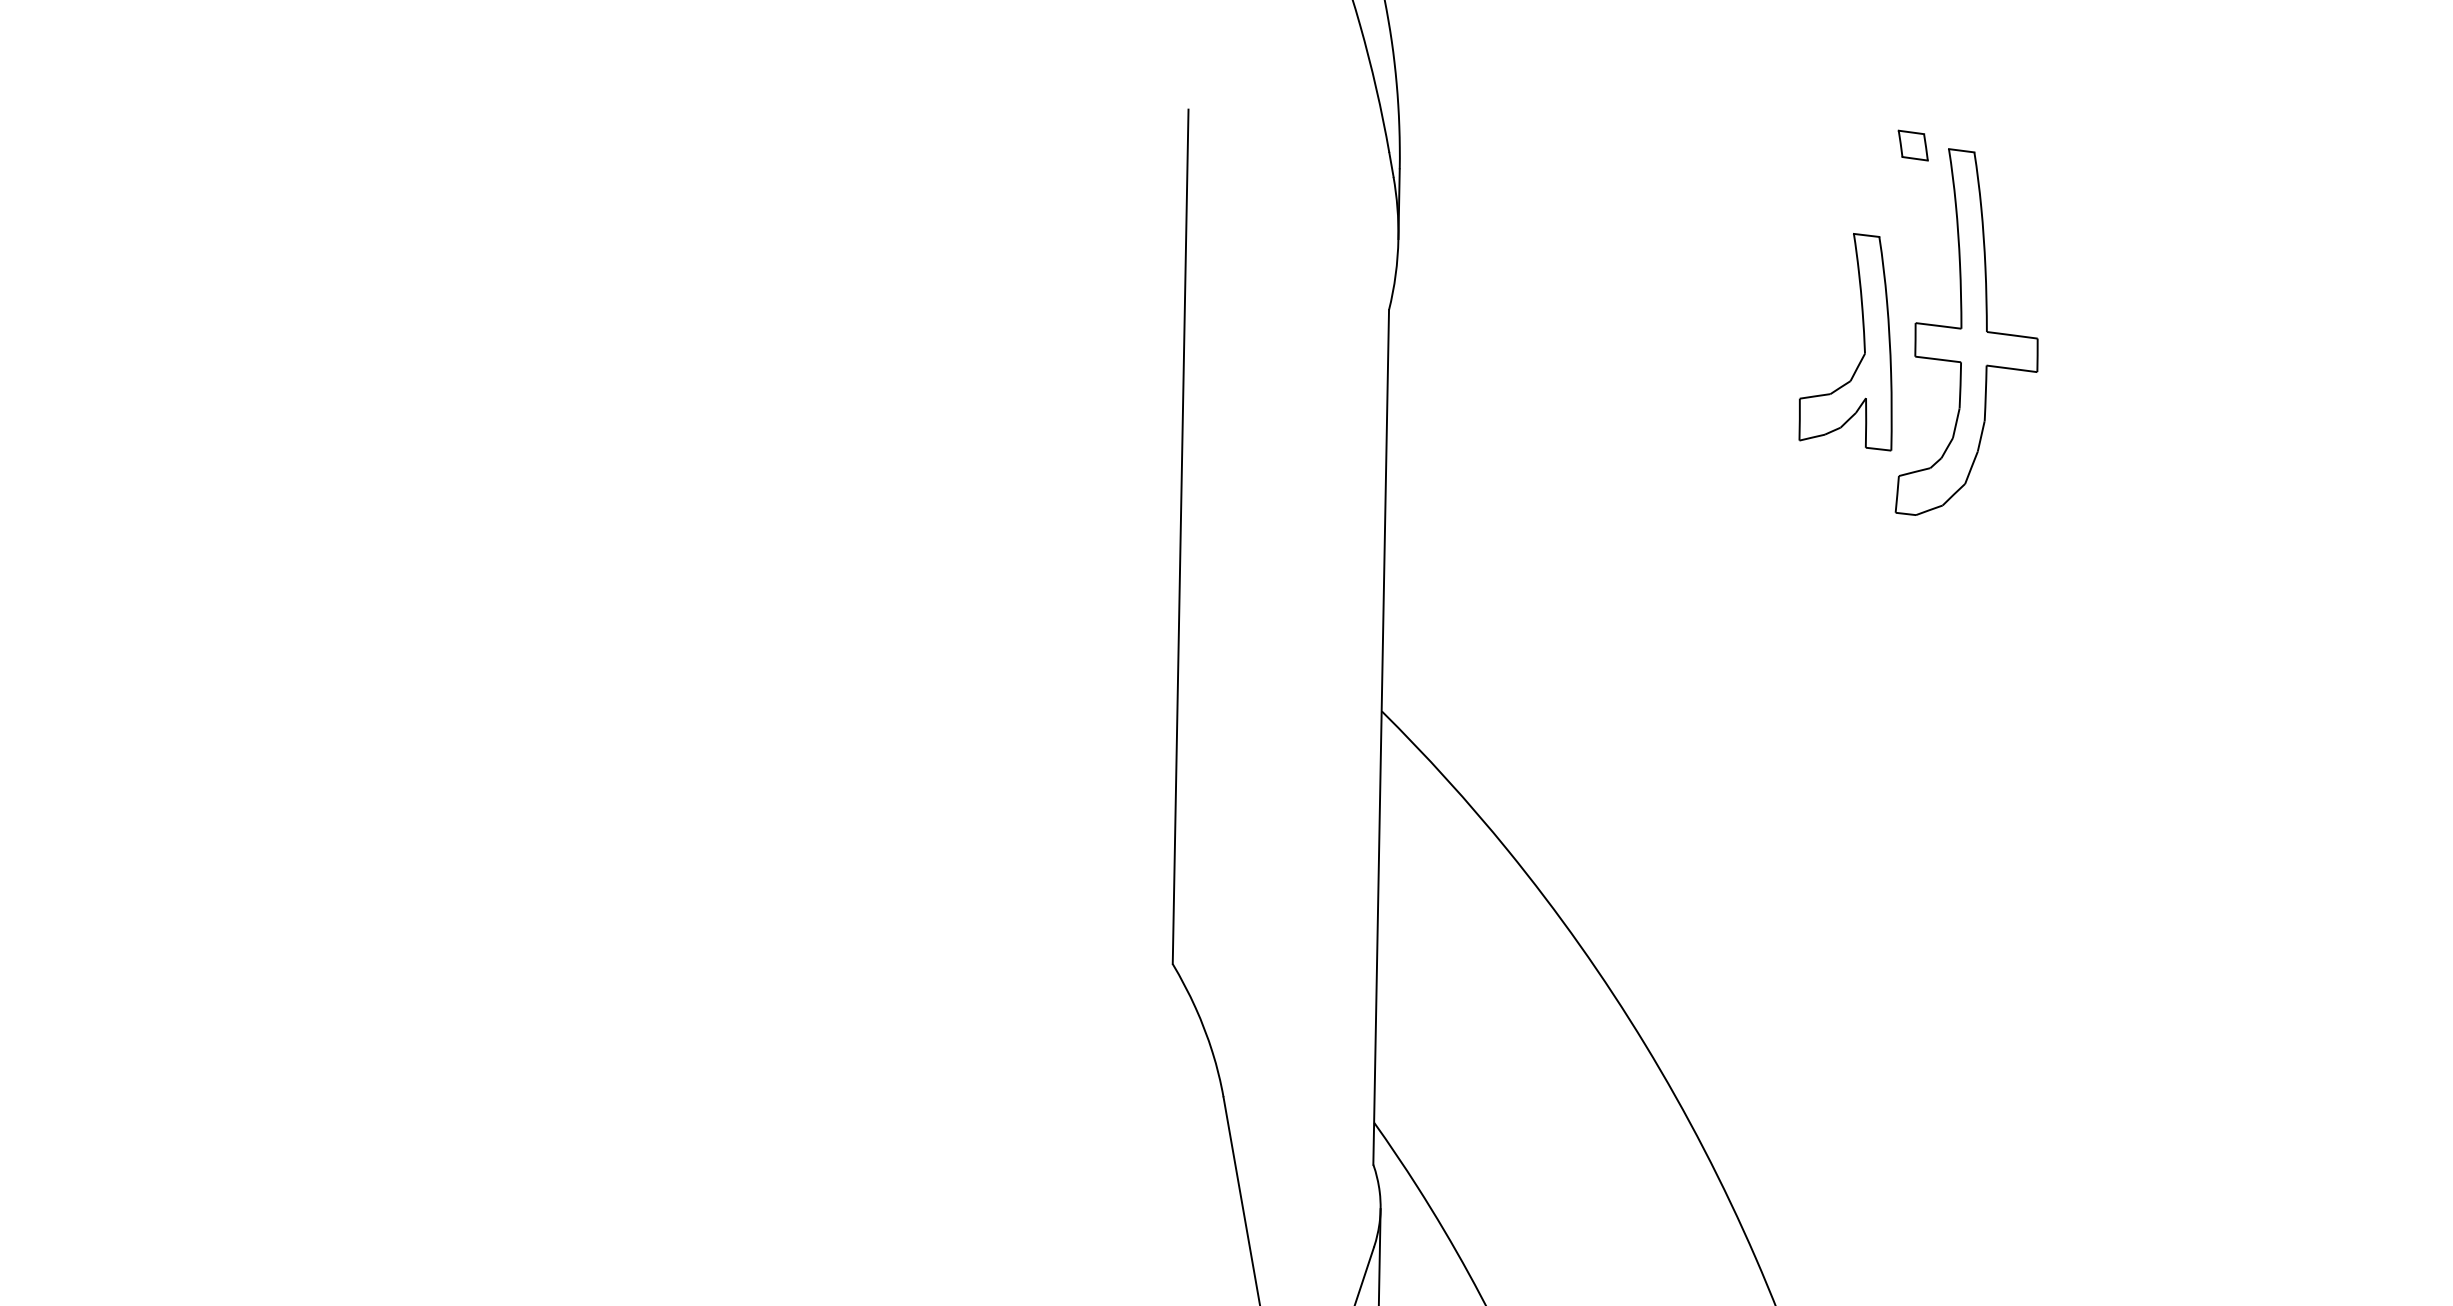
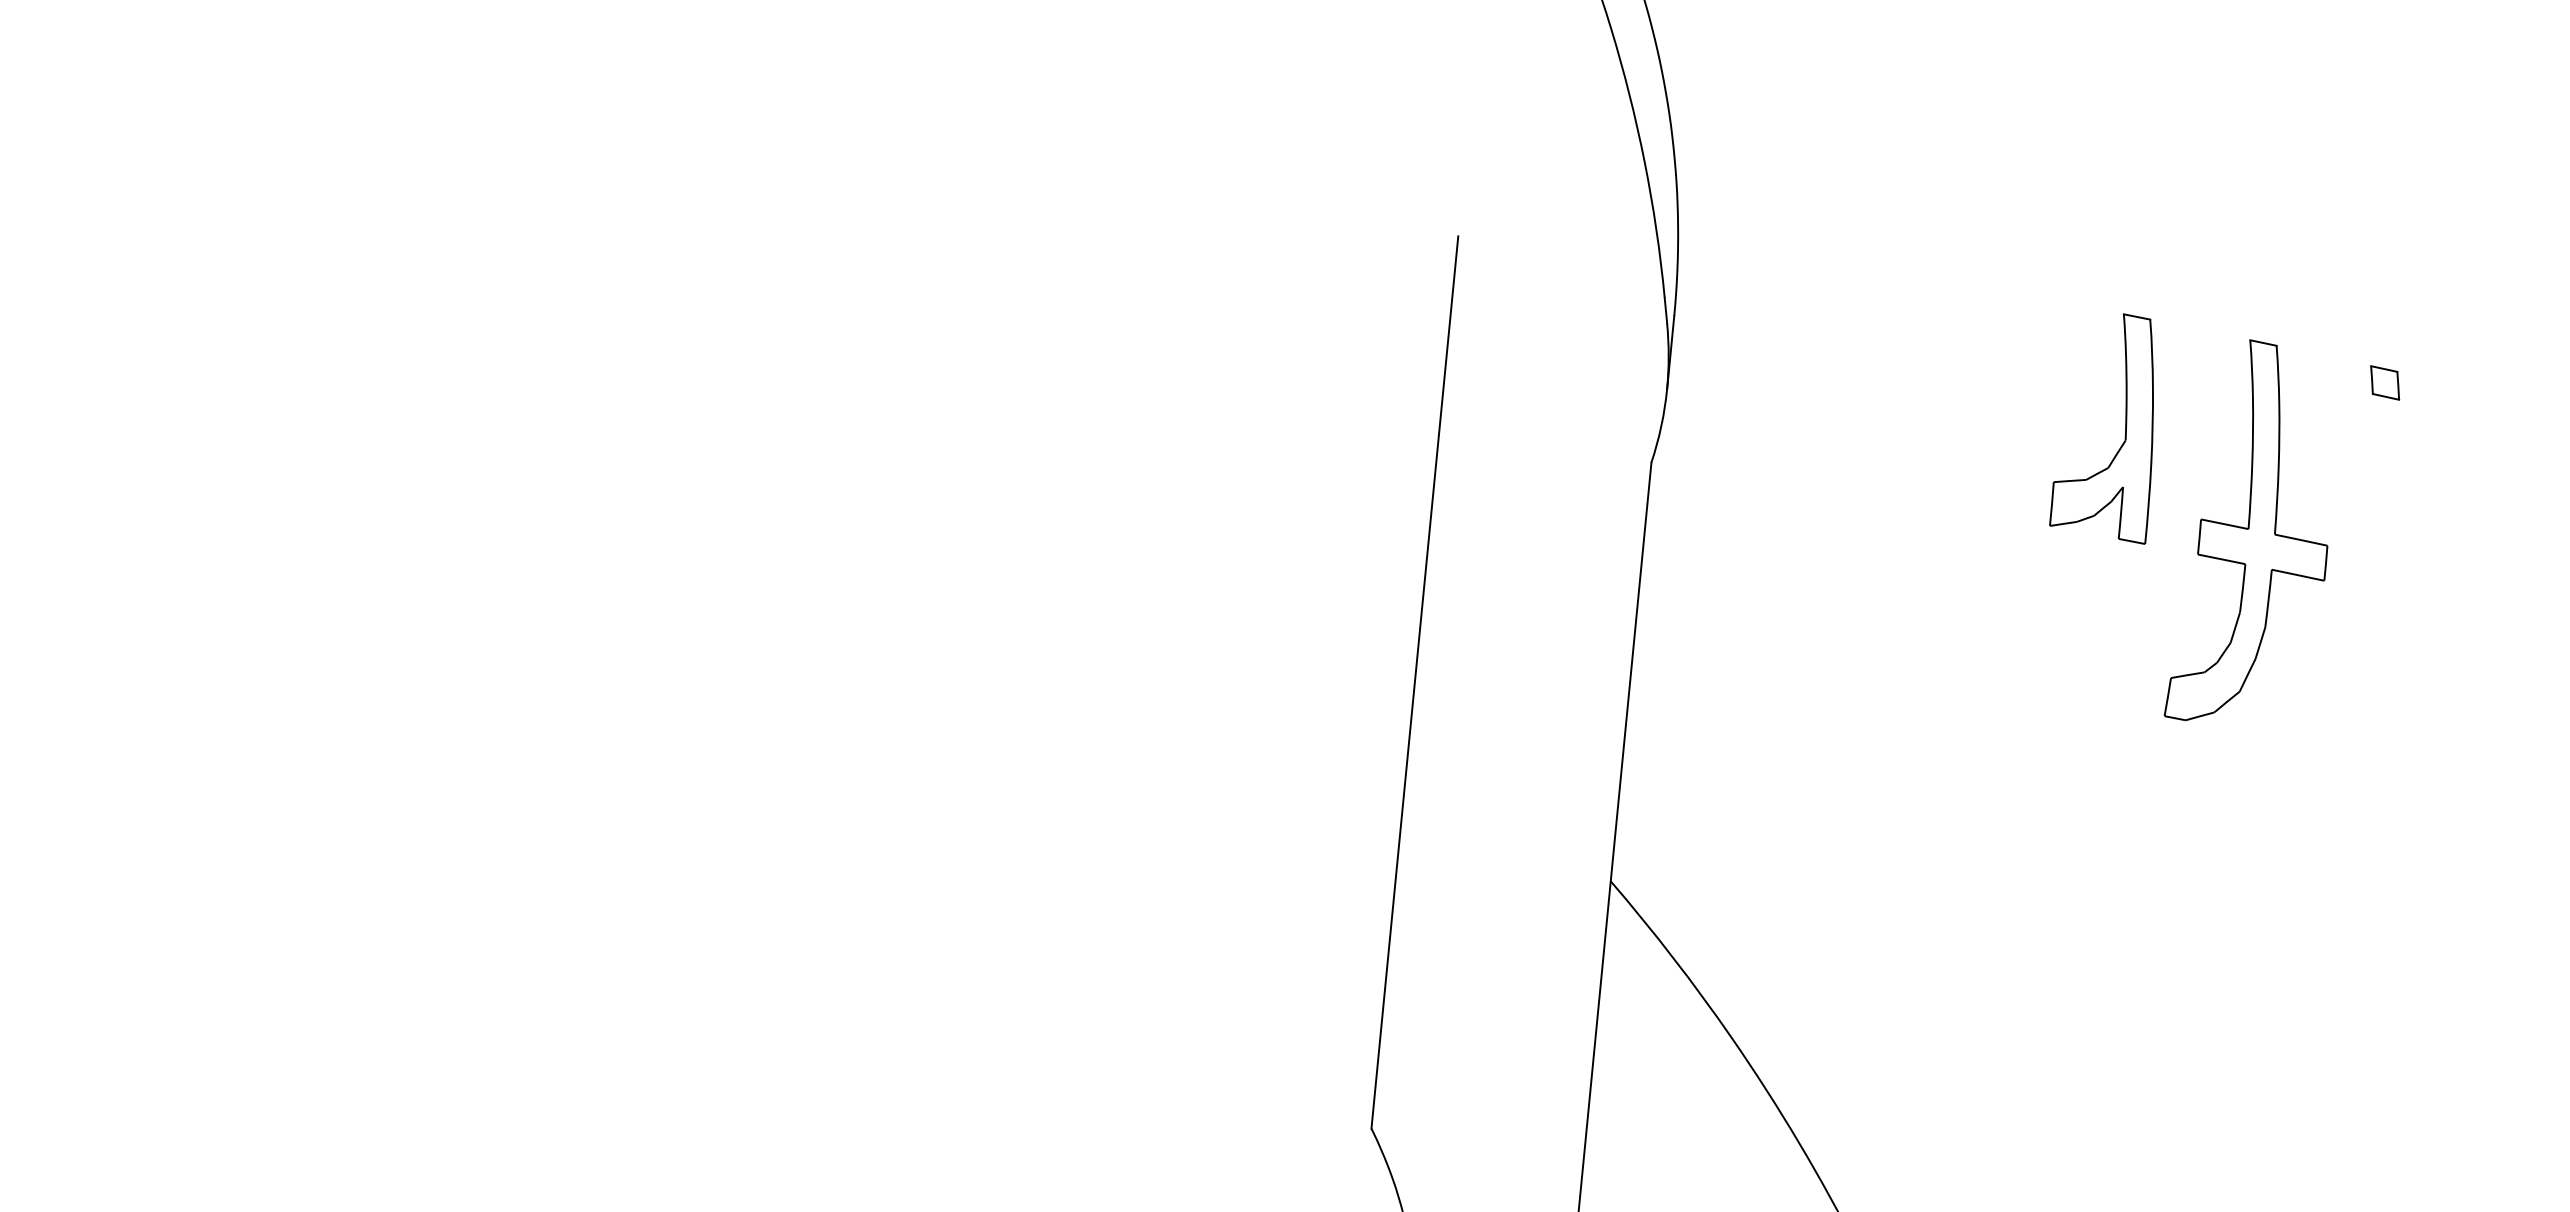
part: (1912, 145) -> (2384, 382), moved
part: (1863, 342) -> (2124, 428), moved

